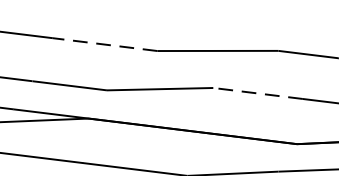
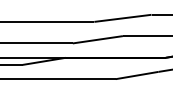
line: (103, 43) -> (68, 21), dashed -> solid
line: (256, 94) -> (143, 36), dashed -> solid

